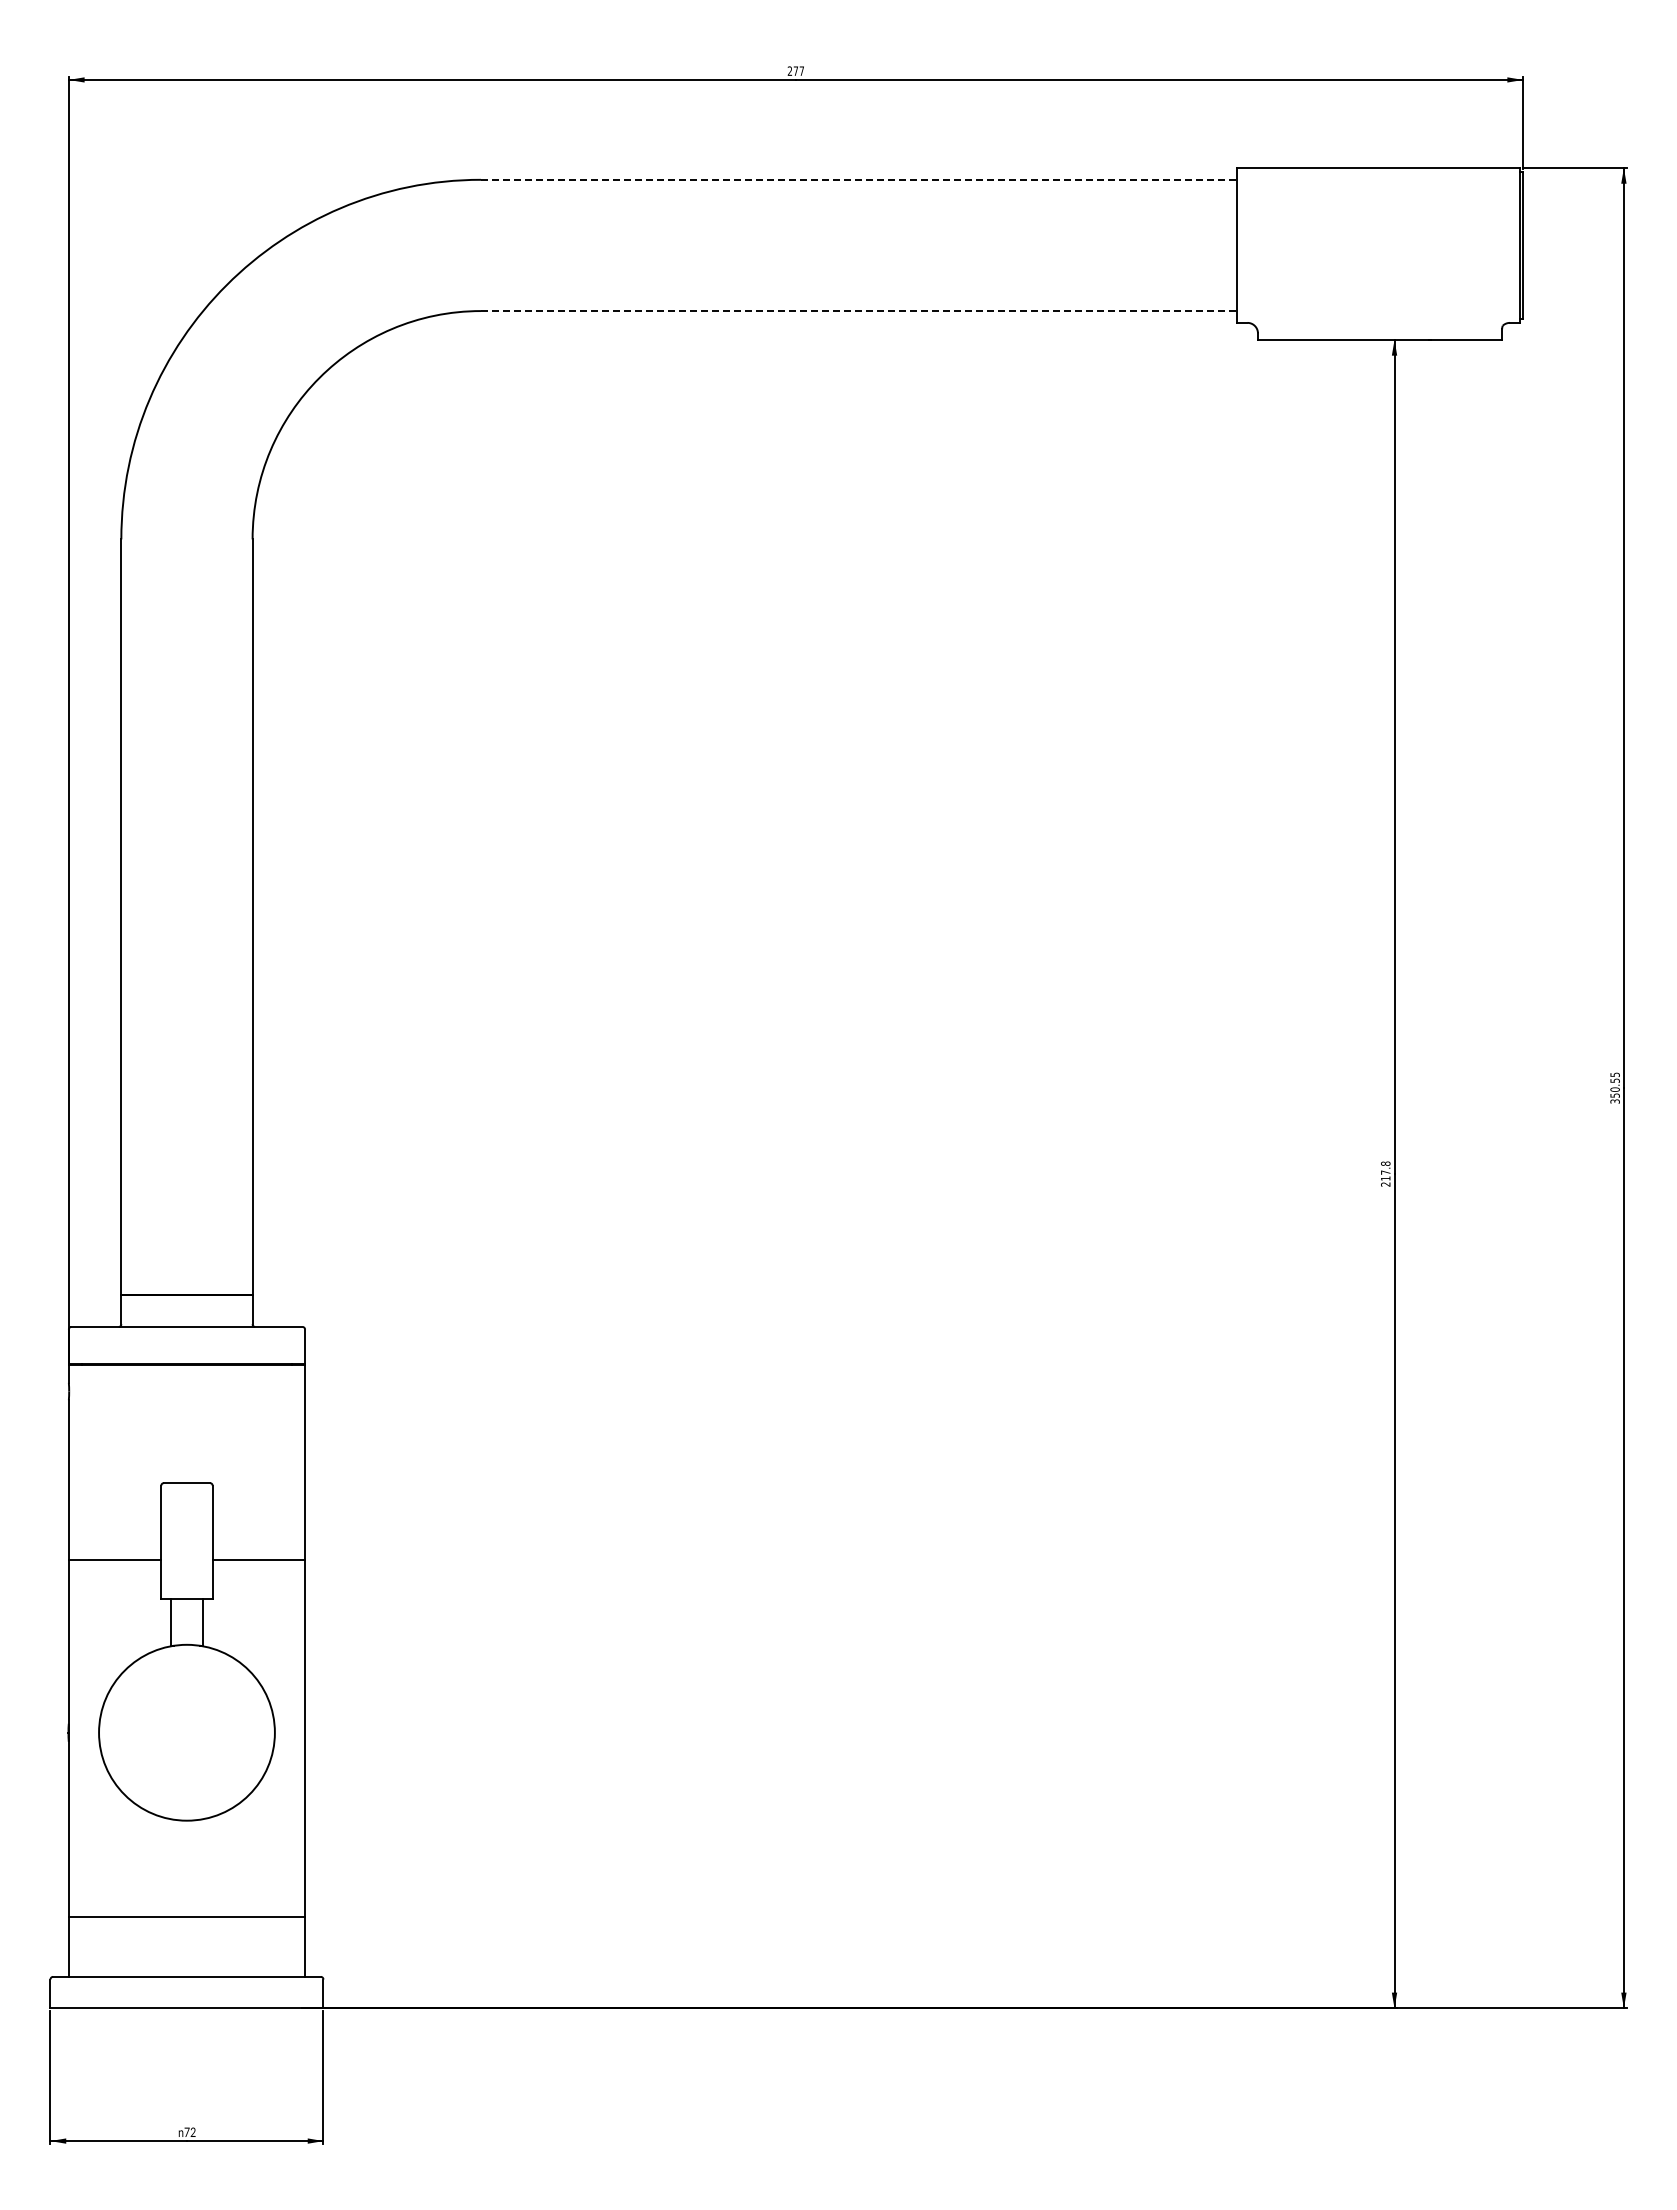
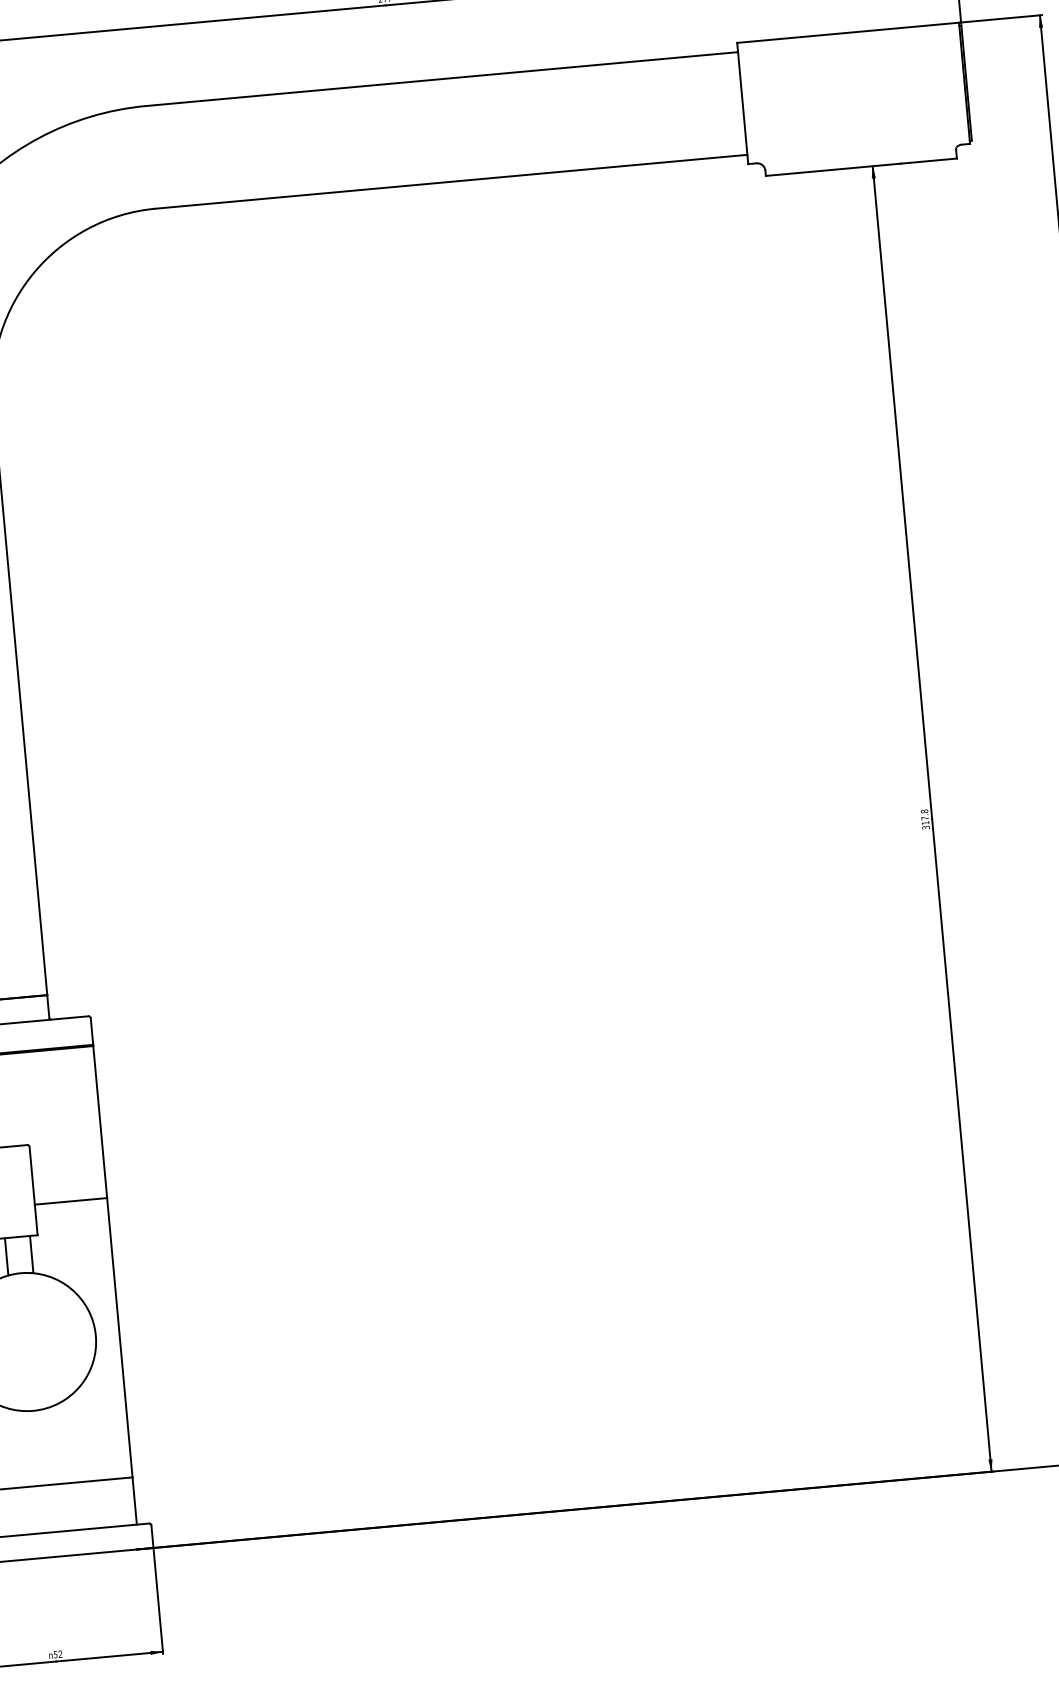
line: (858, 179) -> (441, 78), dashed -> solid
line: (858, 311) -> (451, 182), dashed -> solid
text: (1385, 1184) -> (925, 827), 217.8 -> 317.8
text: (186, 2132) -> (55, 1654), 72 -> 52

